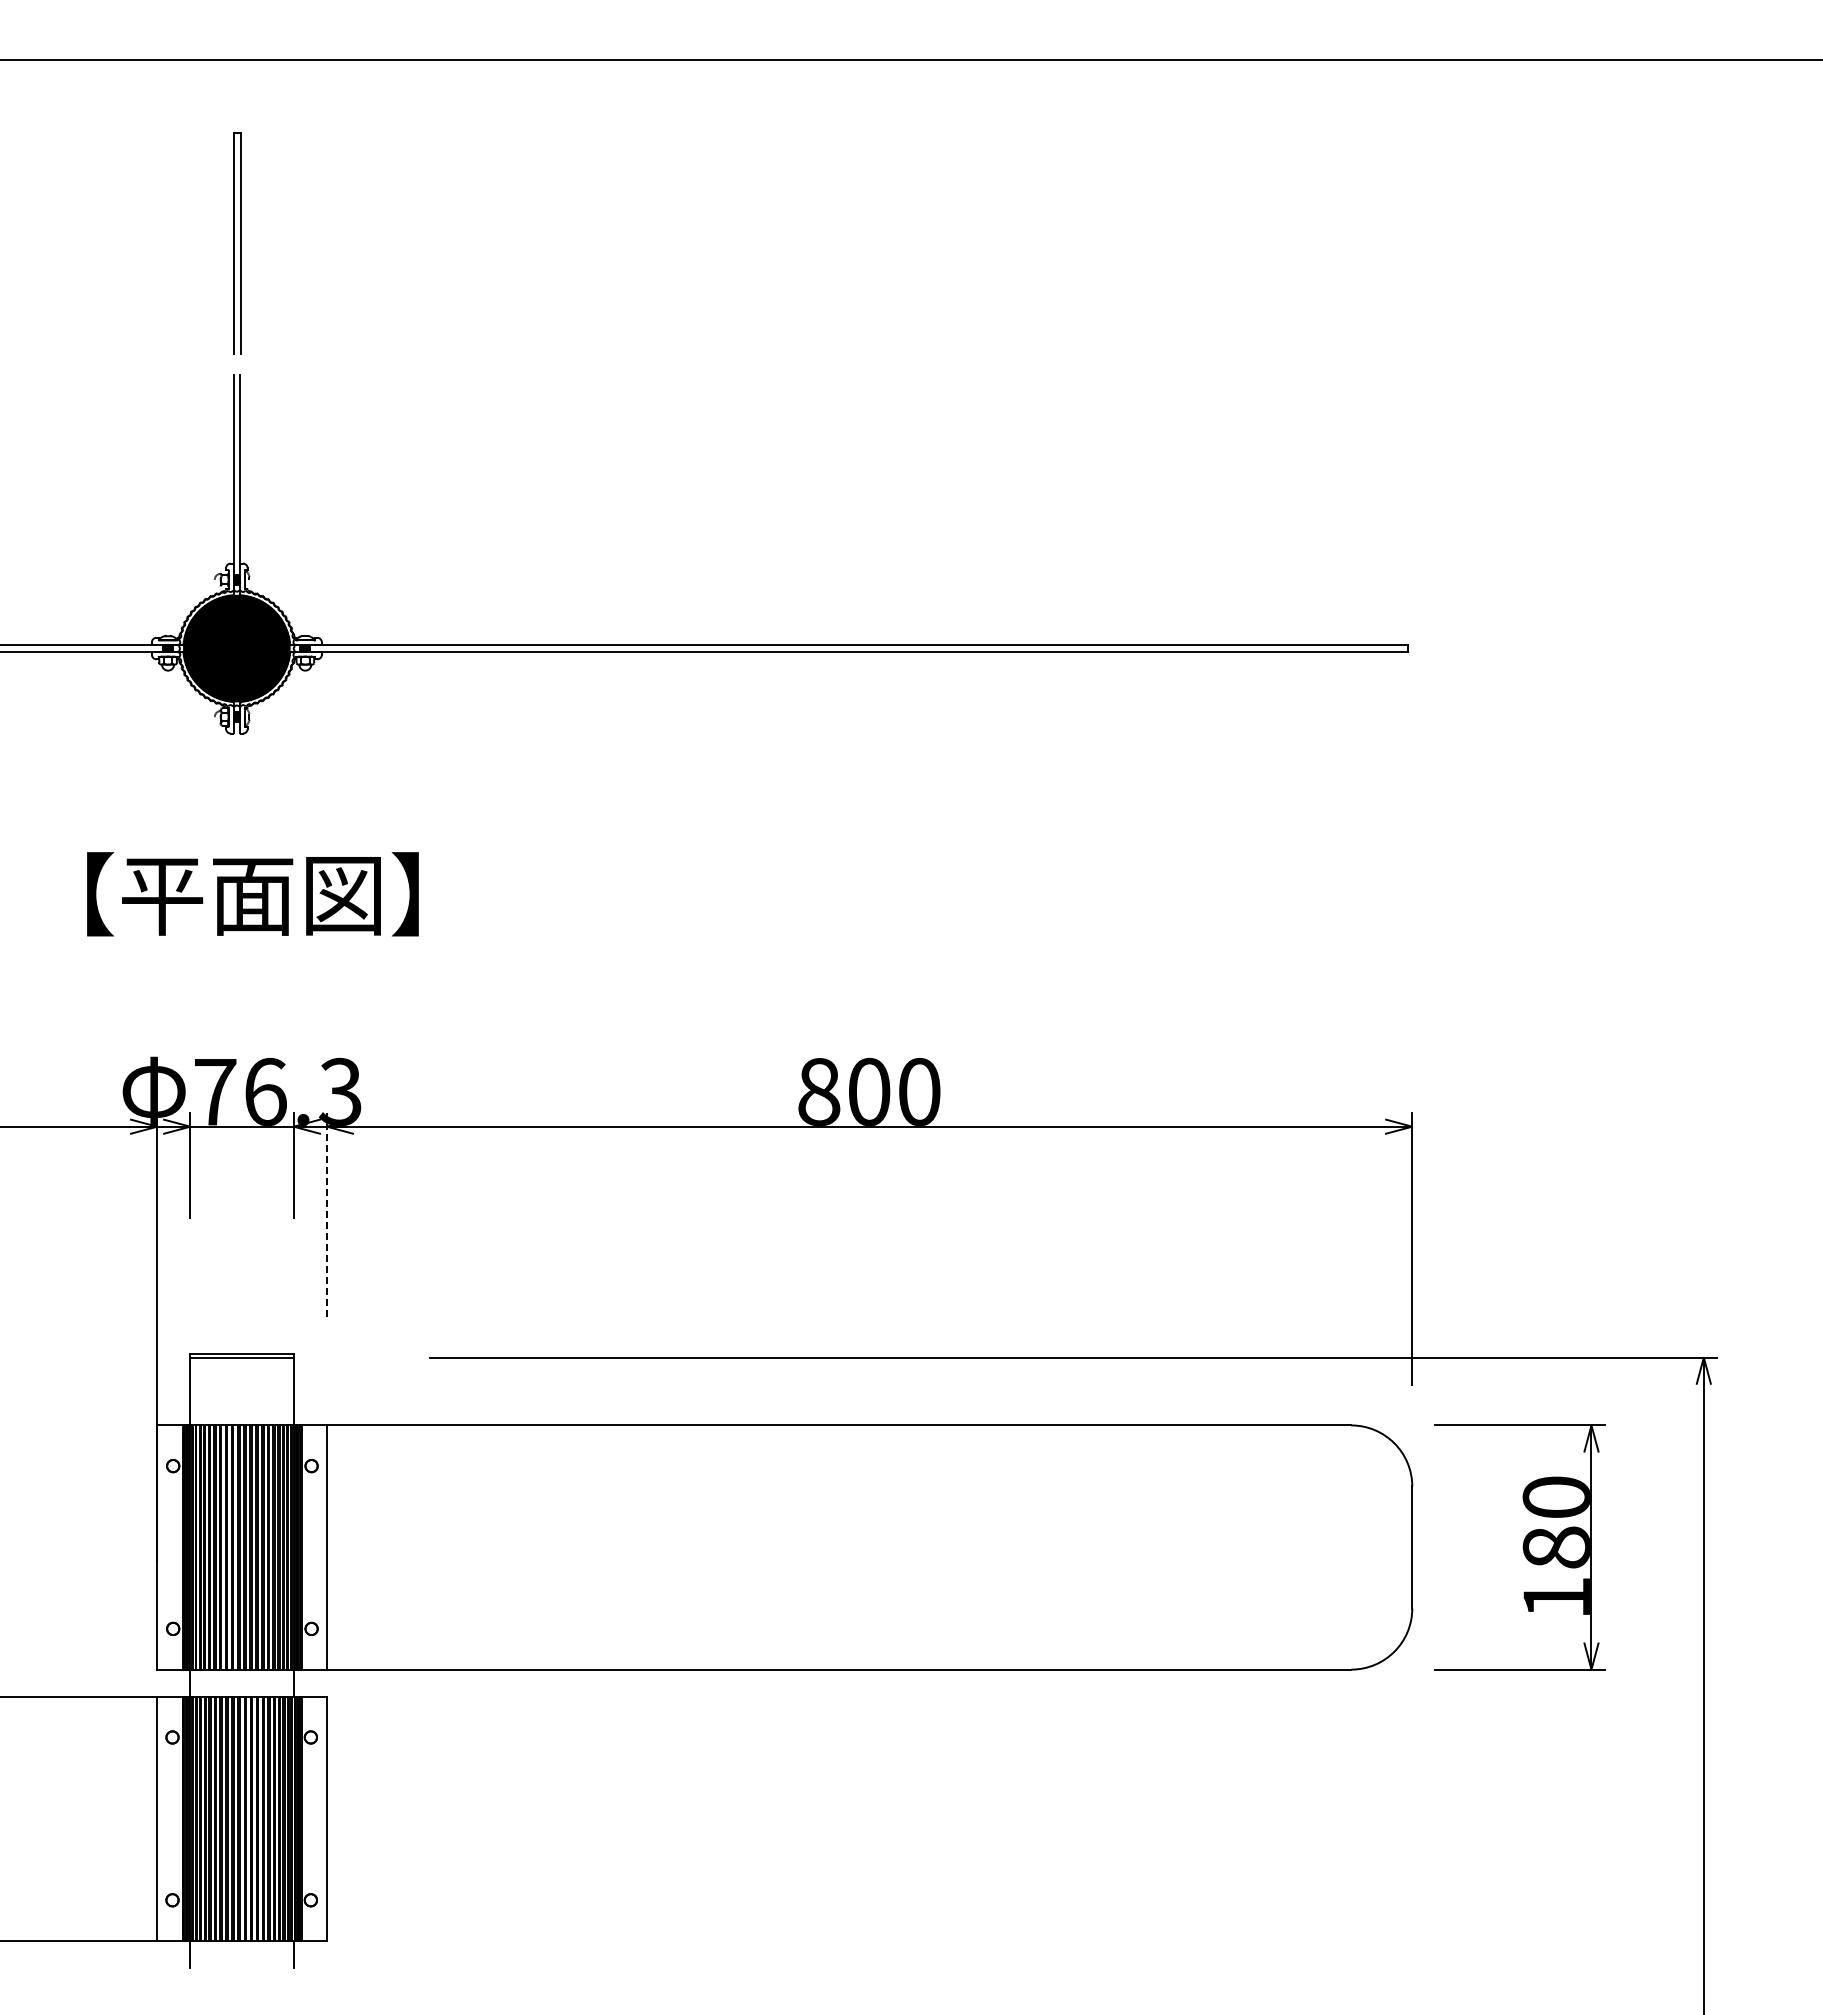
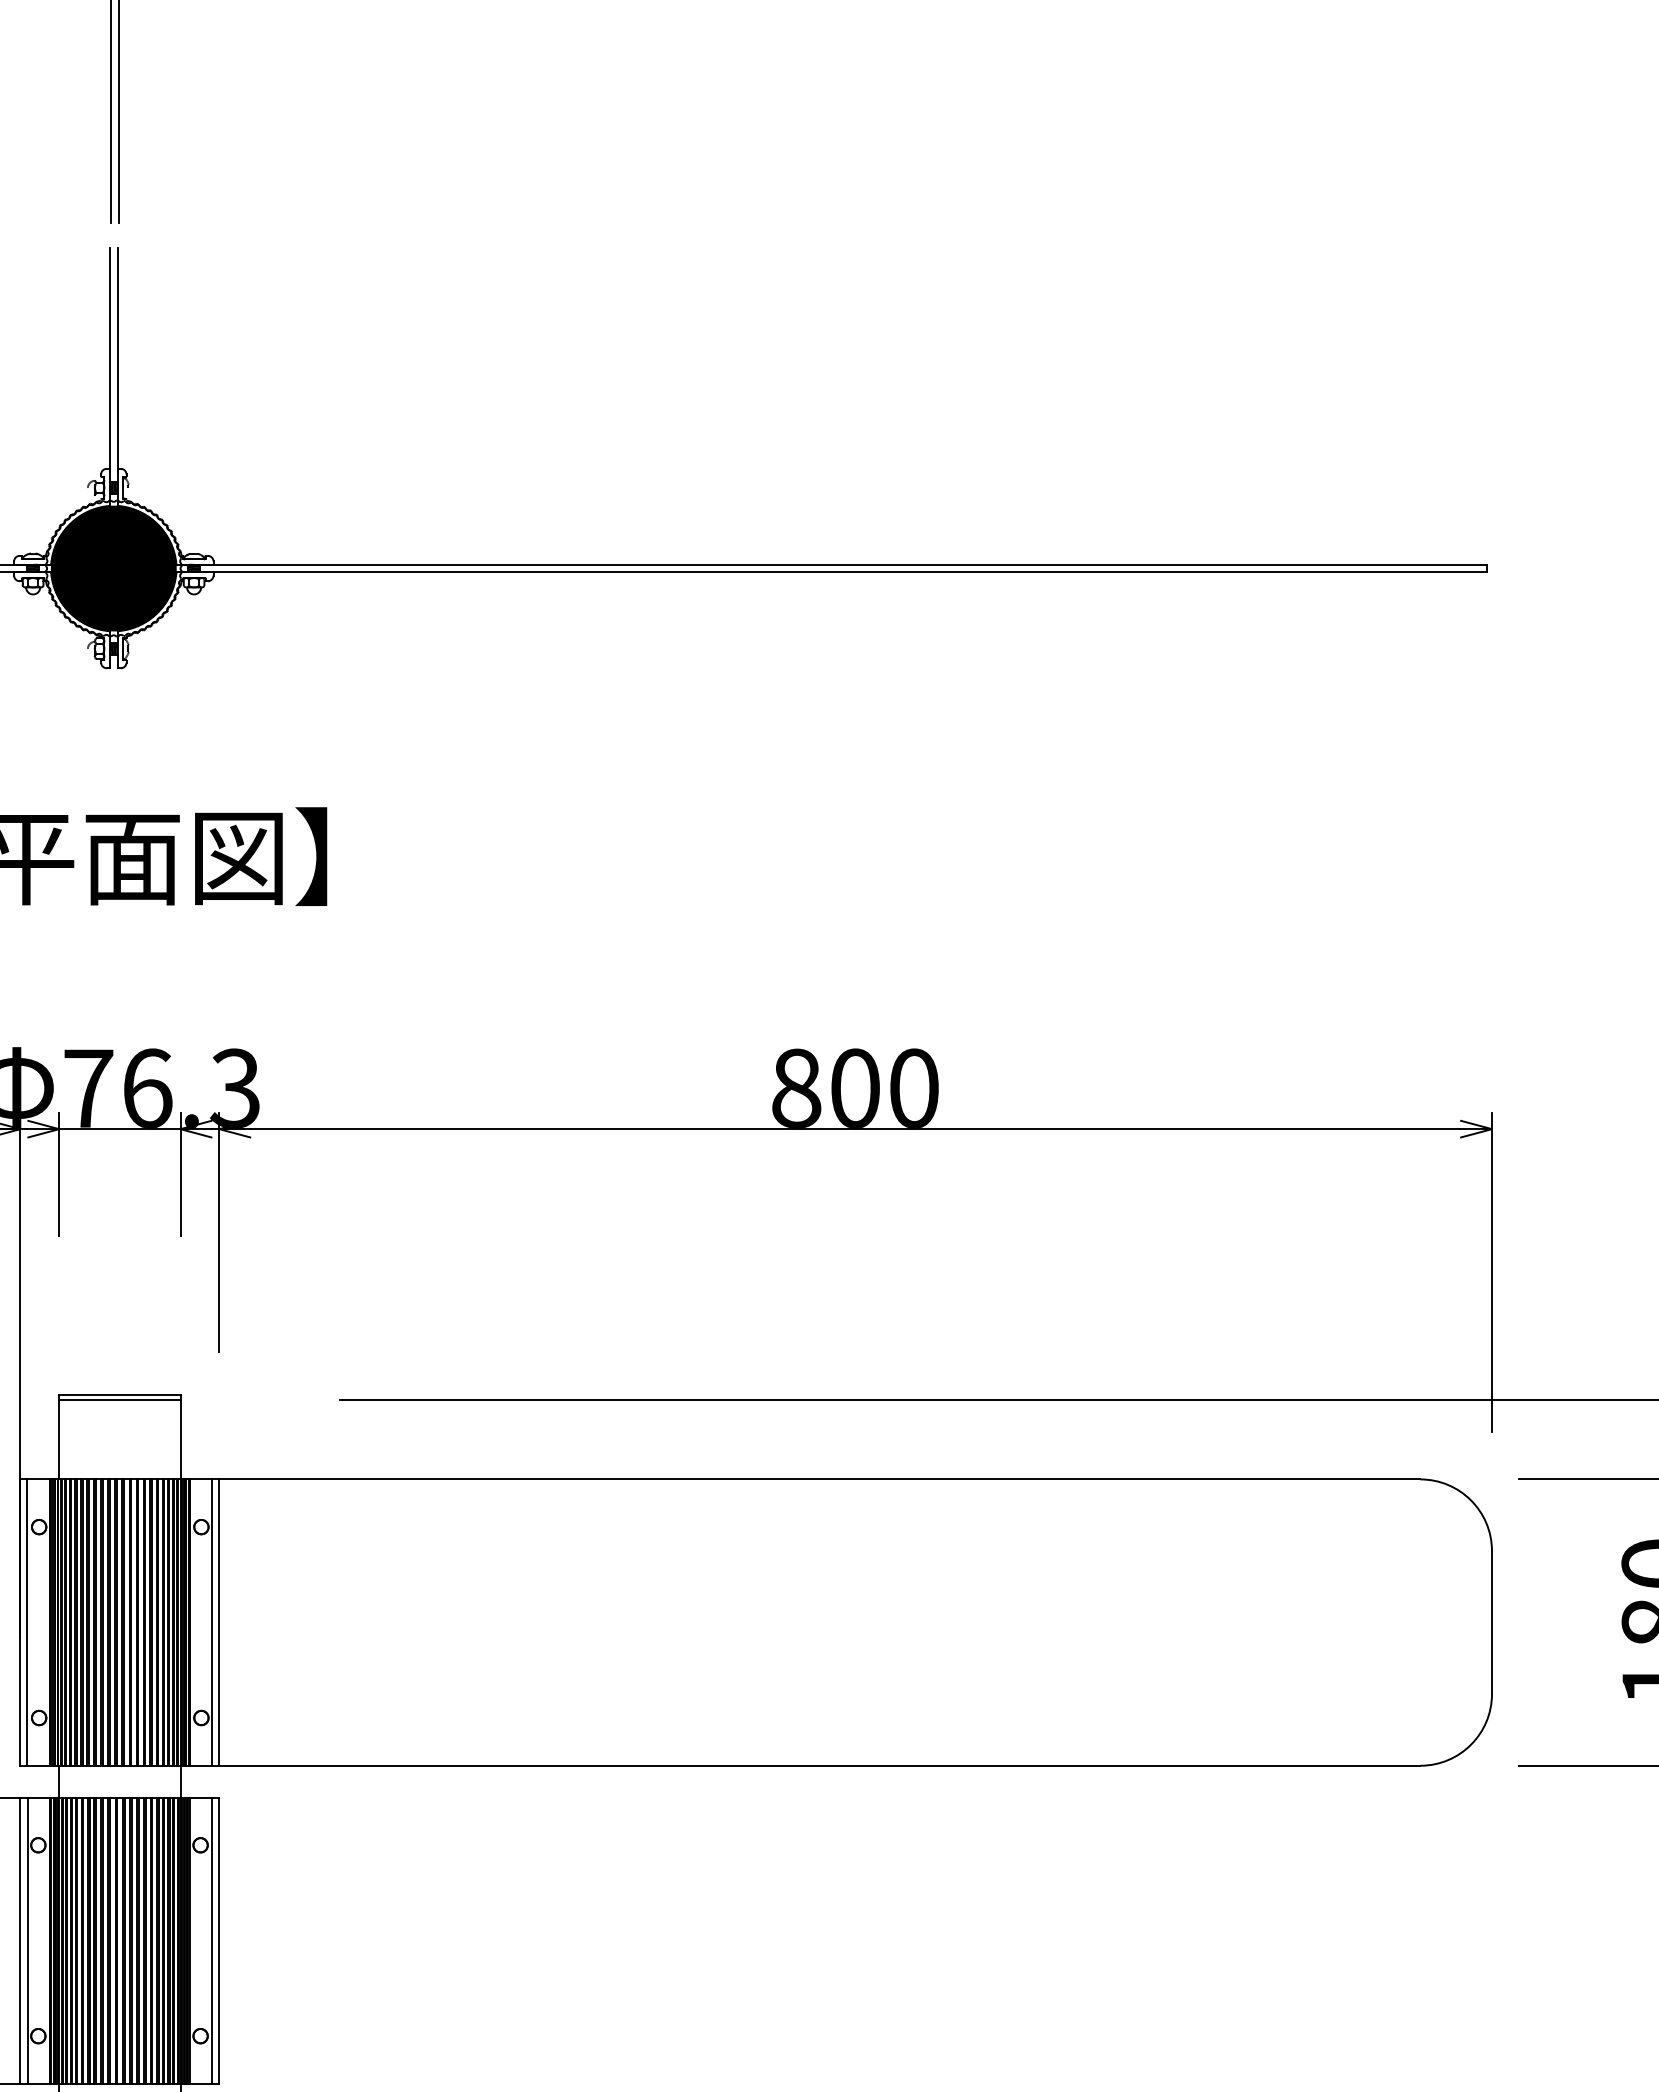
line: (326, 1215) -> (218, 1233), dashed -> solid
line: (163, 1547) -> (27, 1622), added
line: (320, 1547) -> (211, 1622), added
line: (163, 1818) -> (27, 1940), added
line: (320, 1818) -> (211, 1940), added

